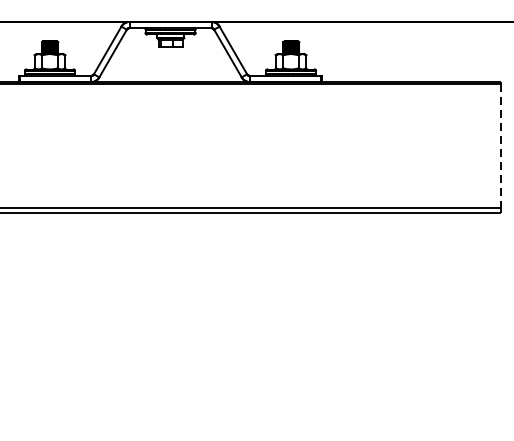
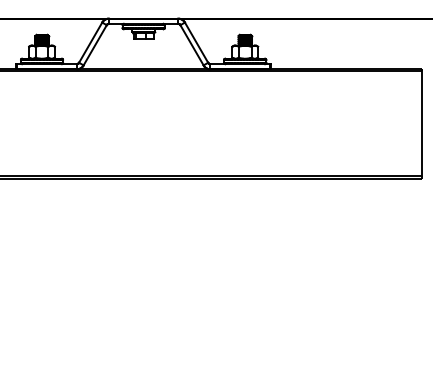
line: (501, 146) -> (422, 123), dashed -> solid

